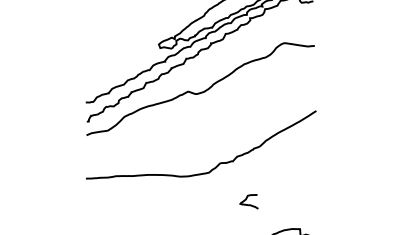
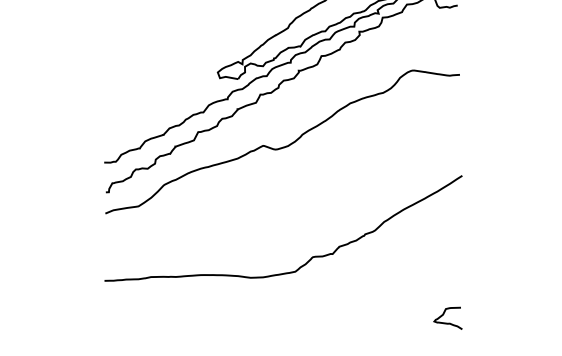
curve: (246, 200) -> (443, 316), moved

